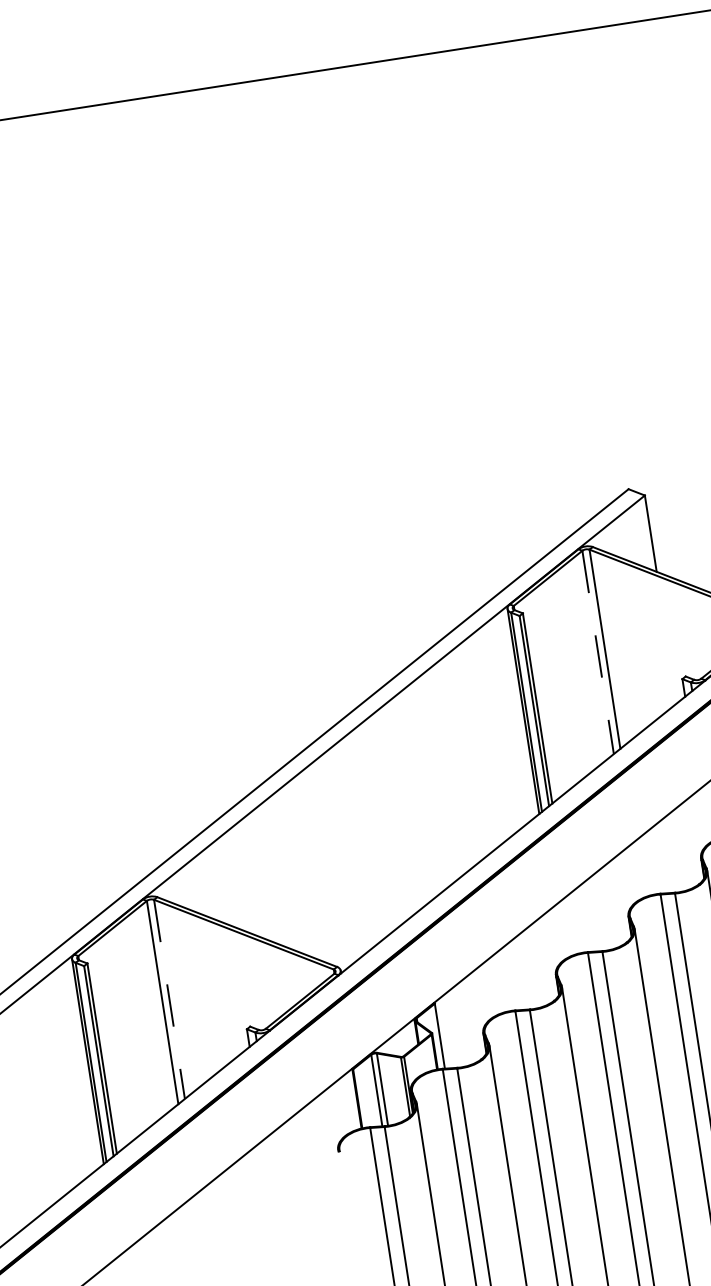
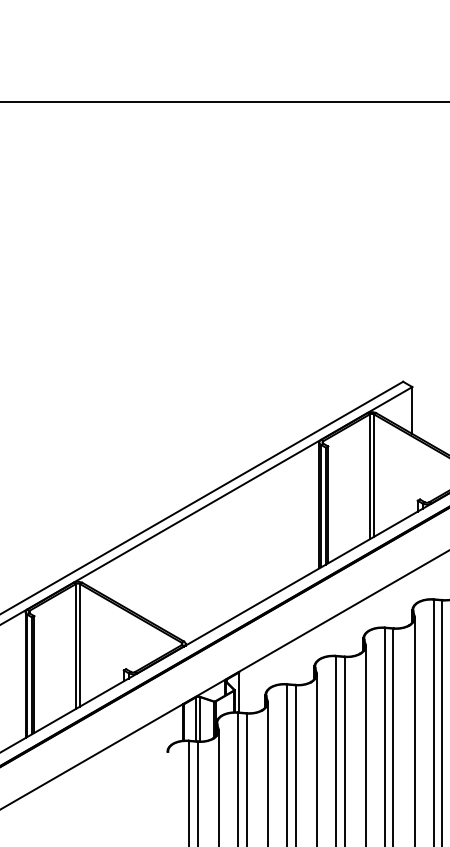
line: (597, 653) -> (369, 477), dashed -> solid
line: (169, 999) -> (80, 645), dashed -> solid

